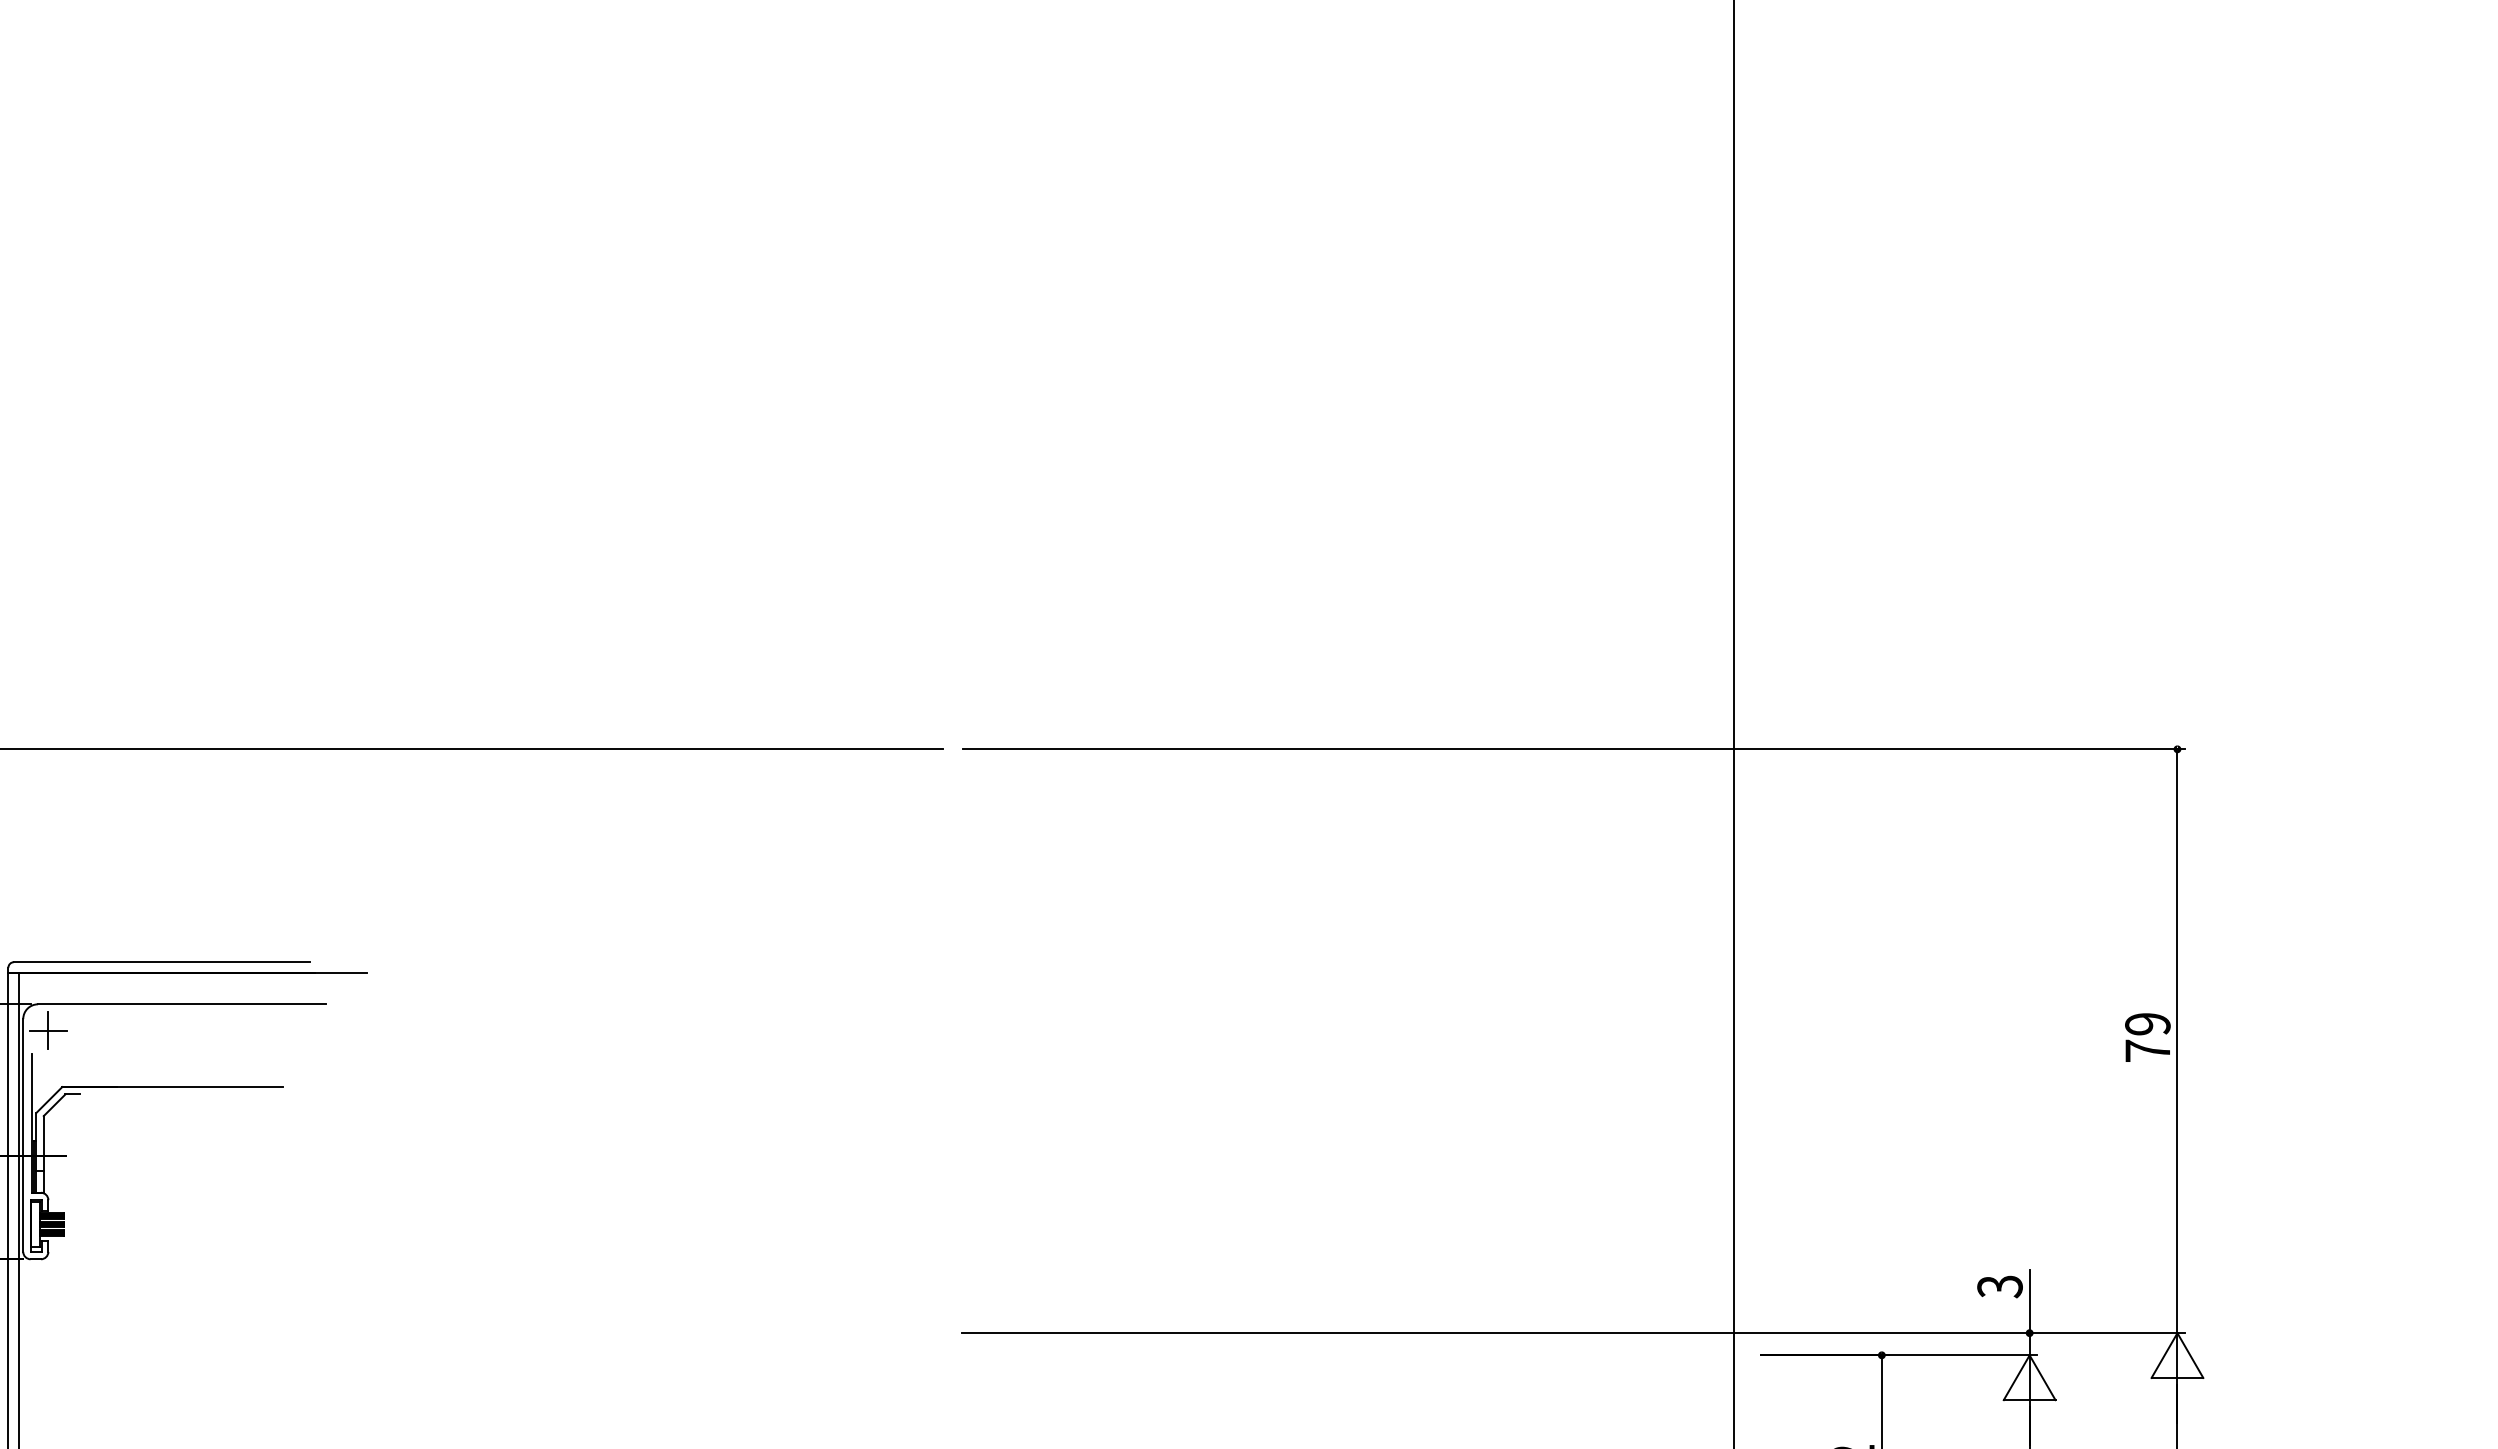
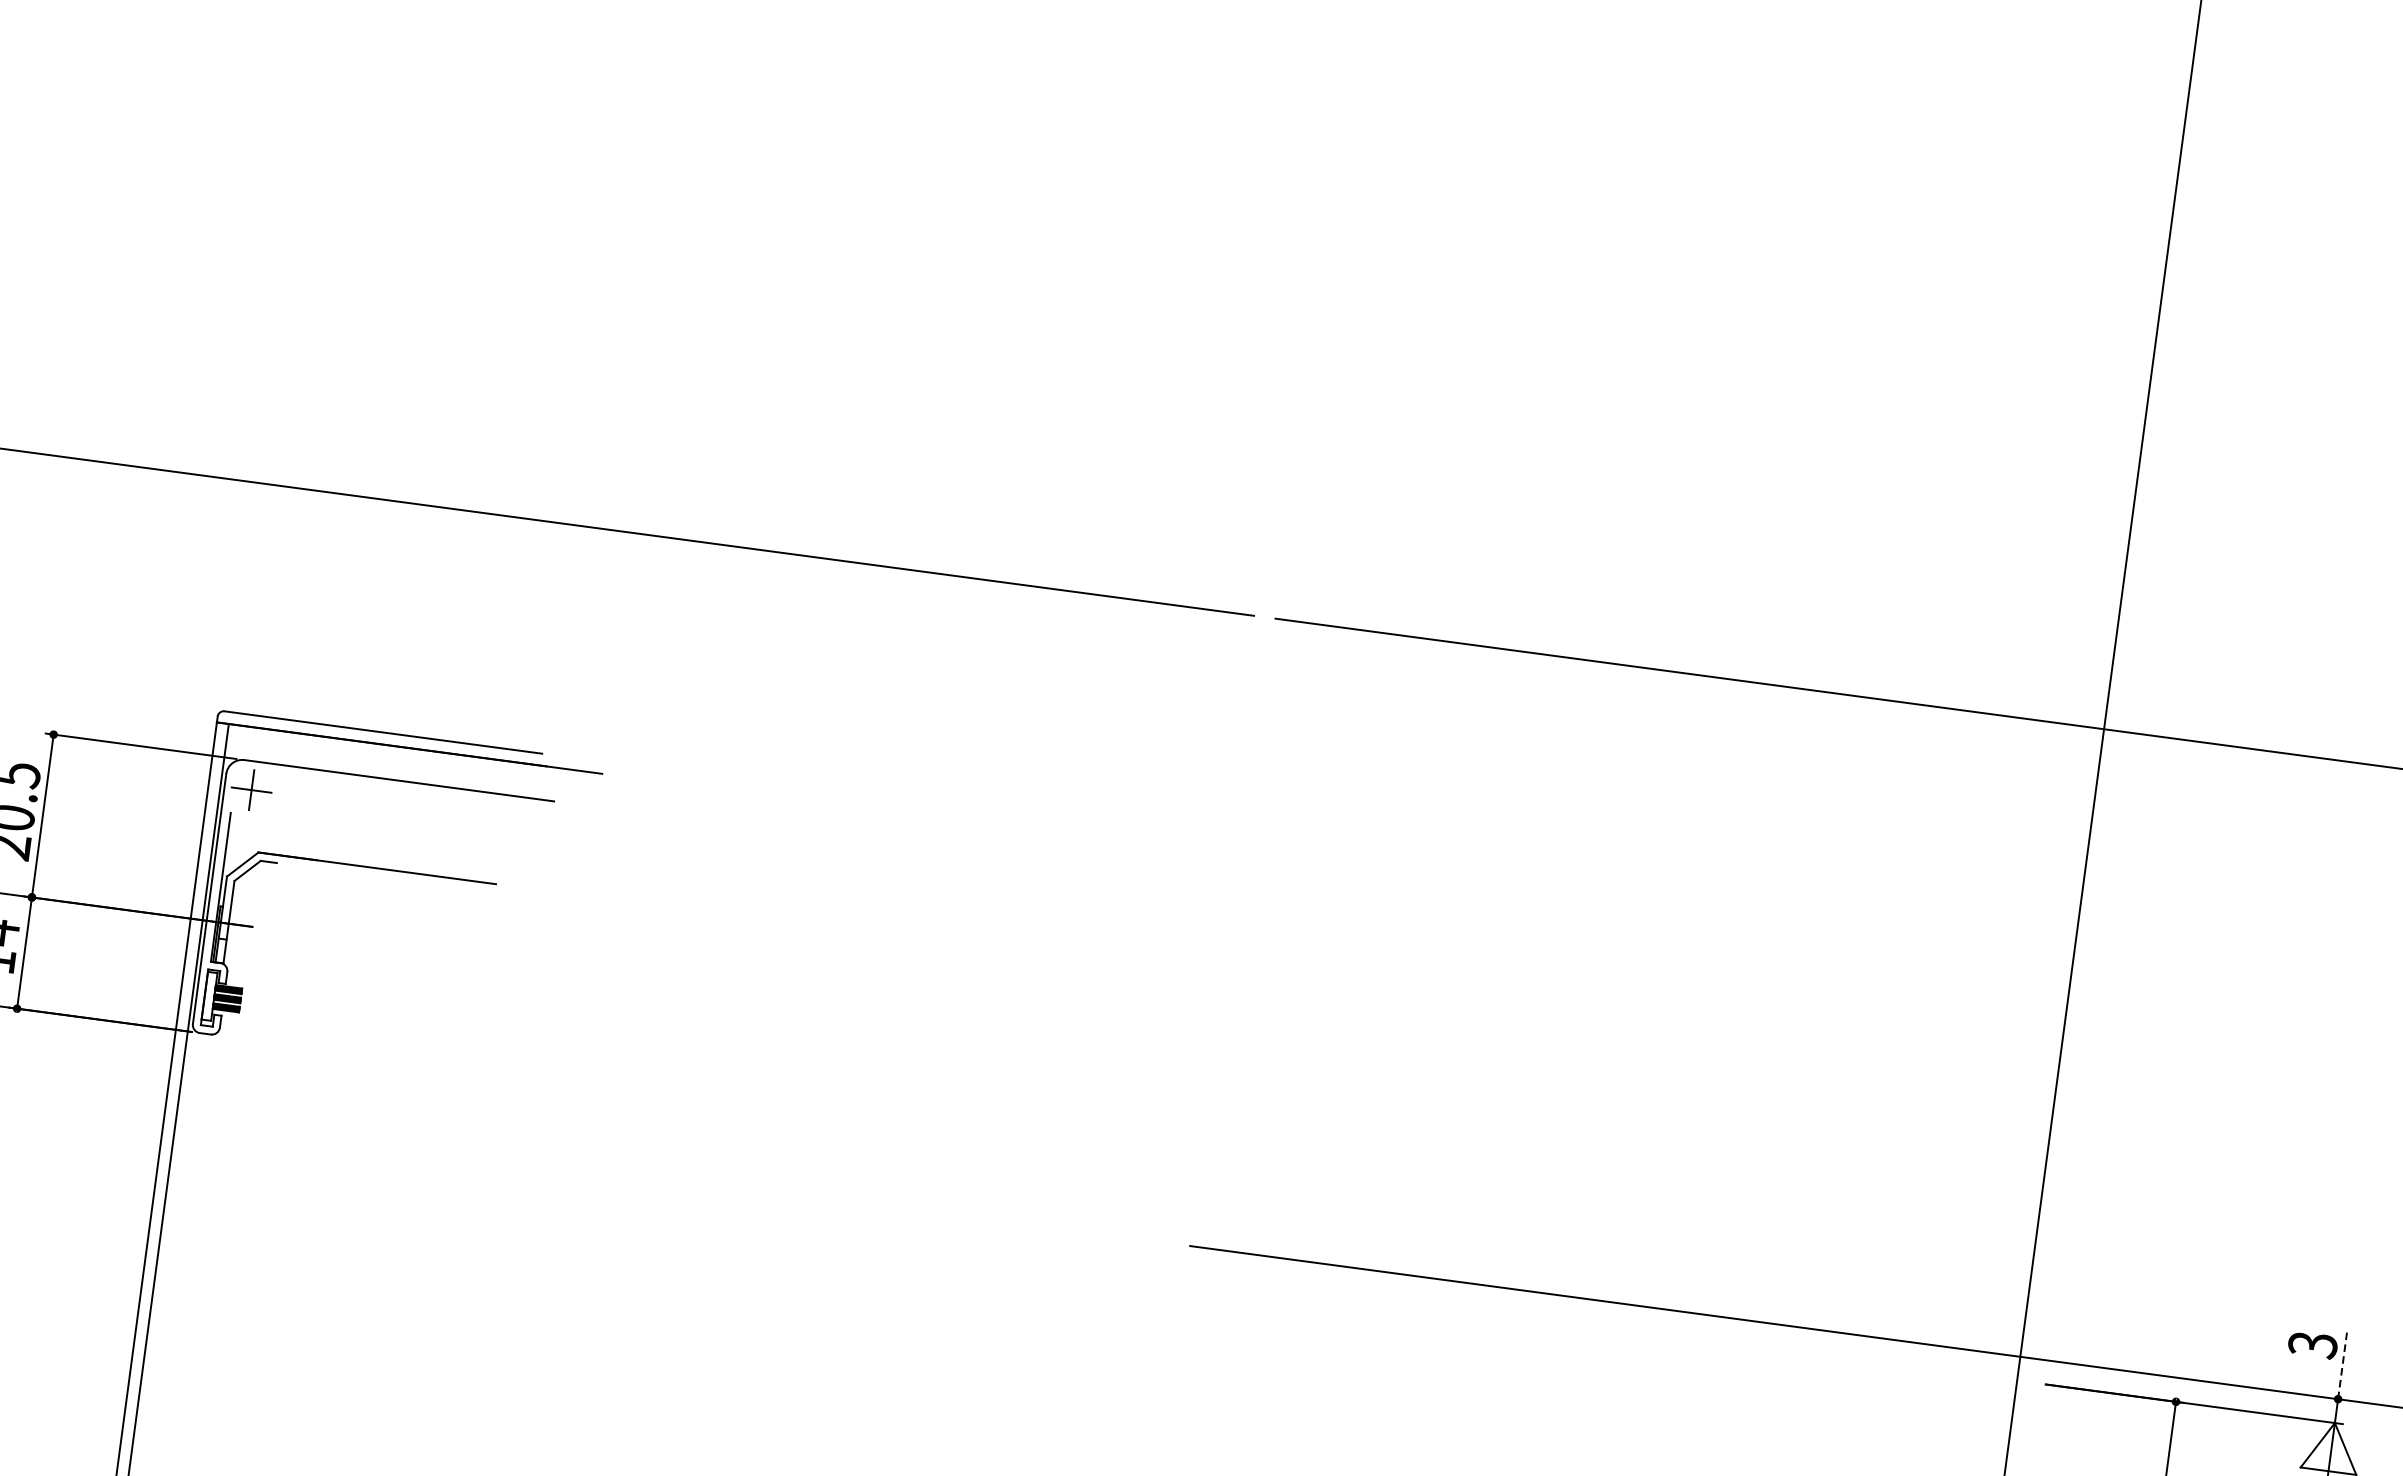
line: (2029, 1301) -> (2342, 1365), solid -> dashed

